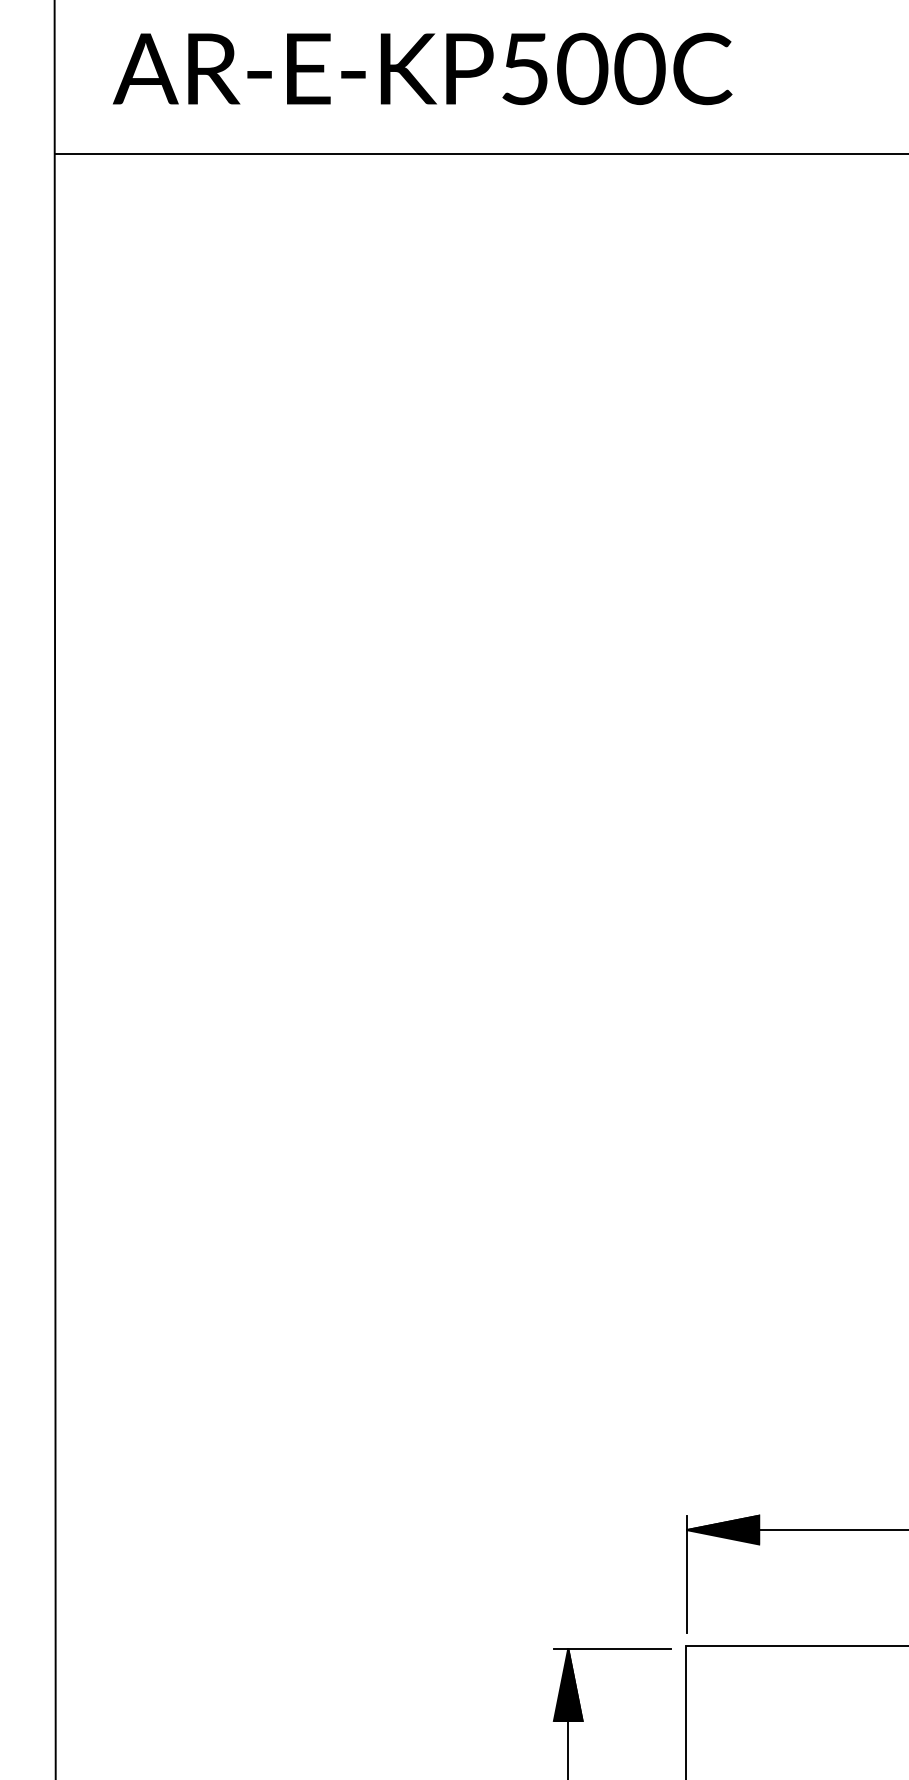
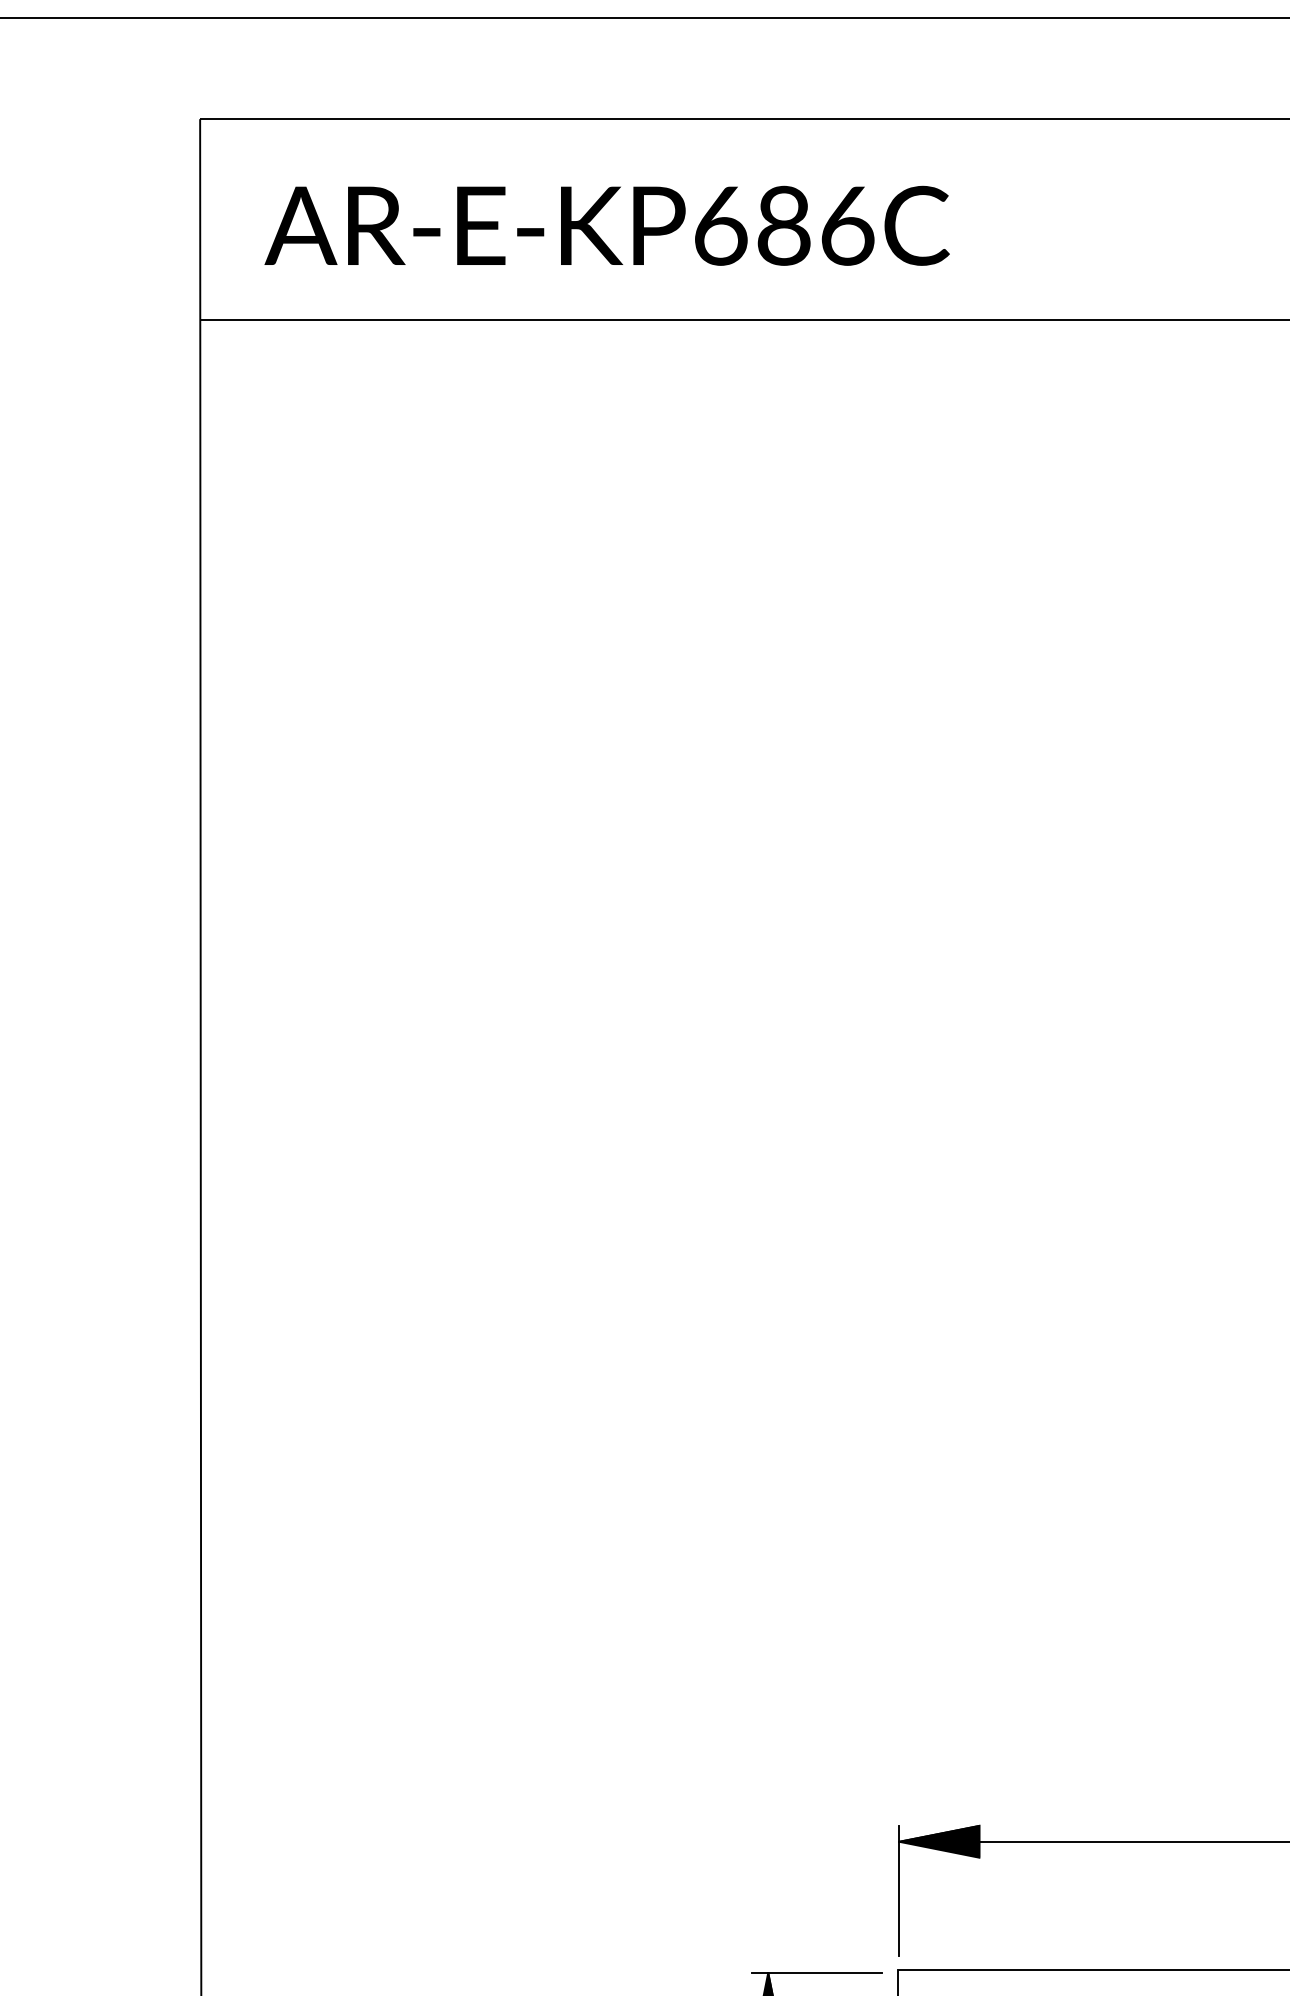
text: (583, 68) -> (785, 225), AR-E-KP500C -> AR-E-KP686C

